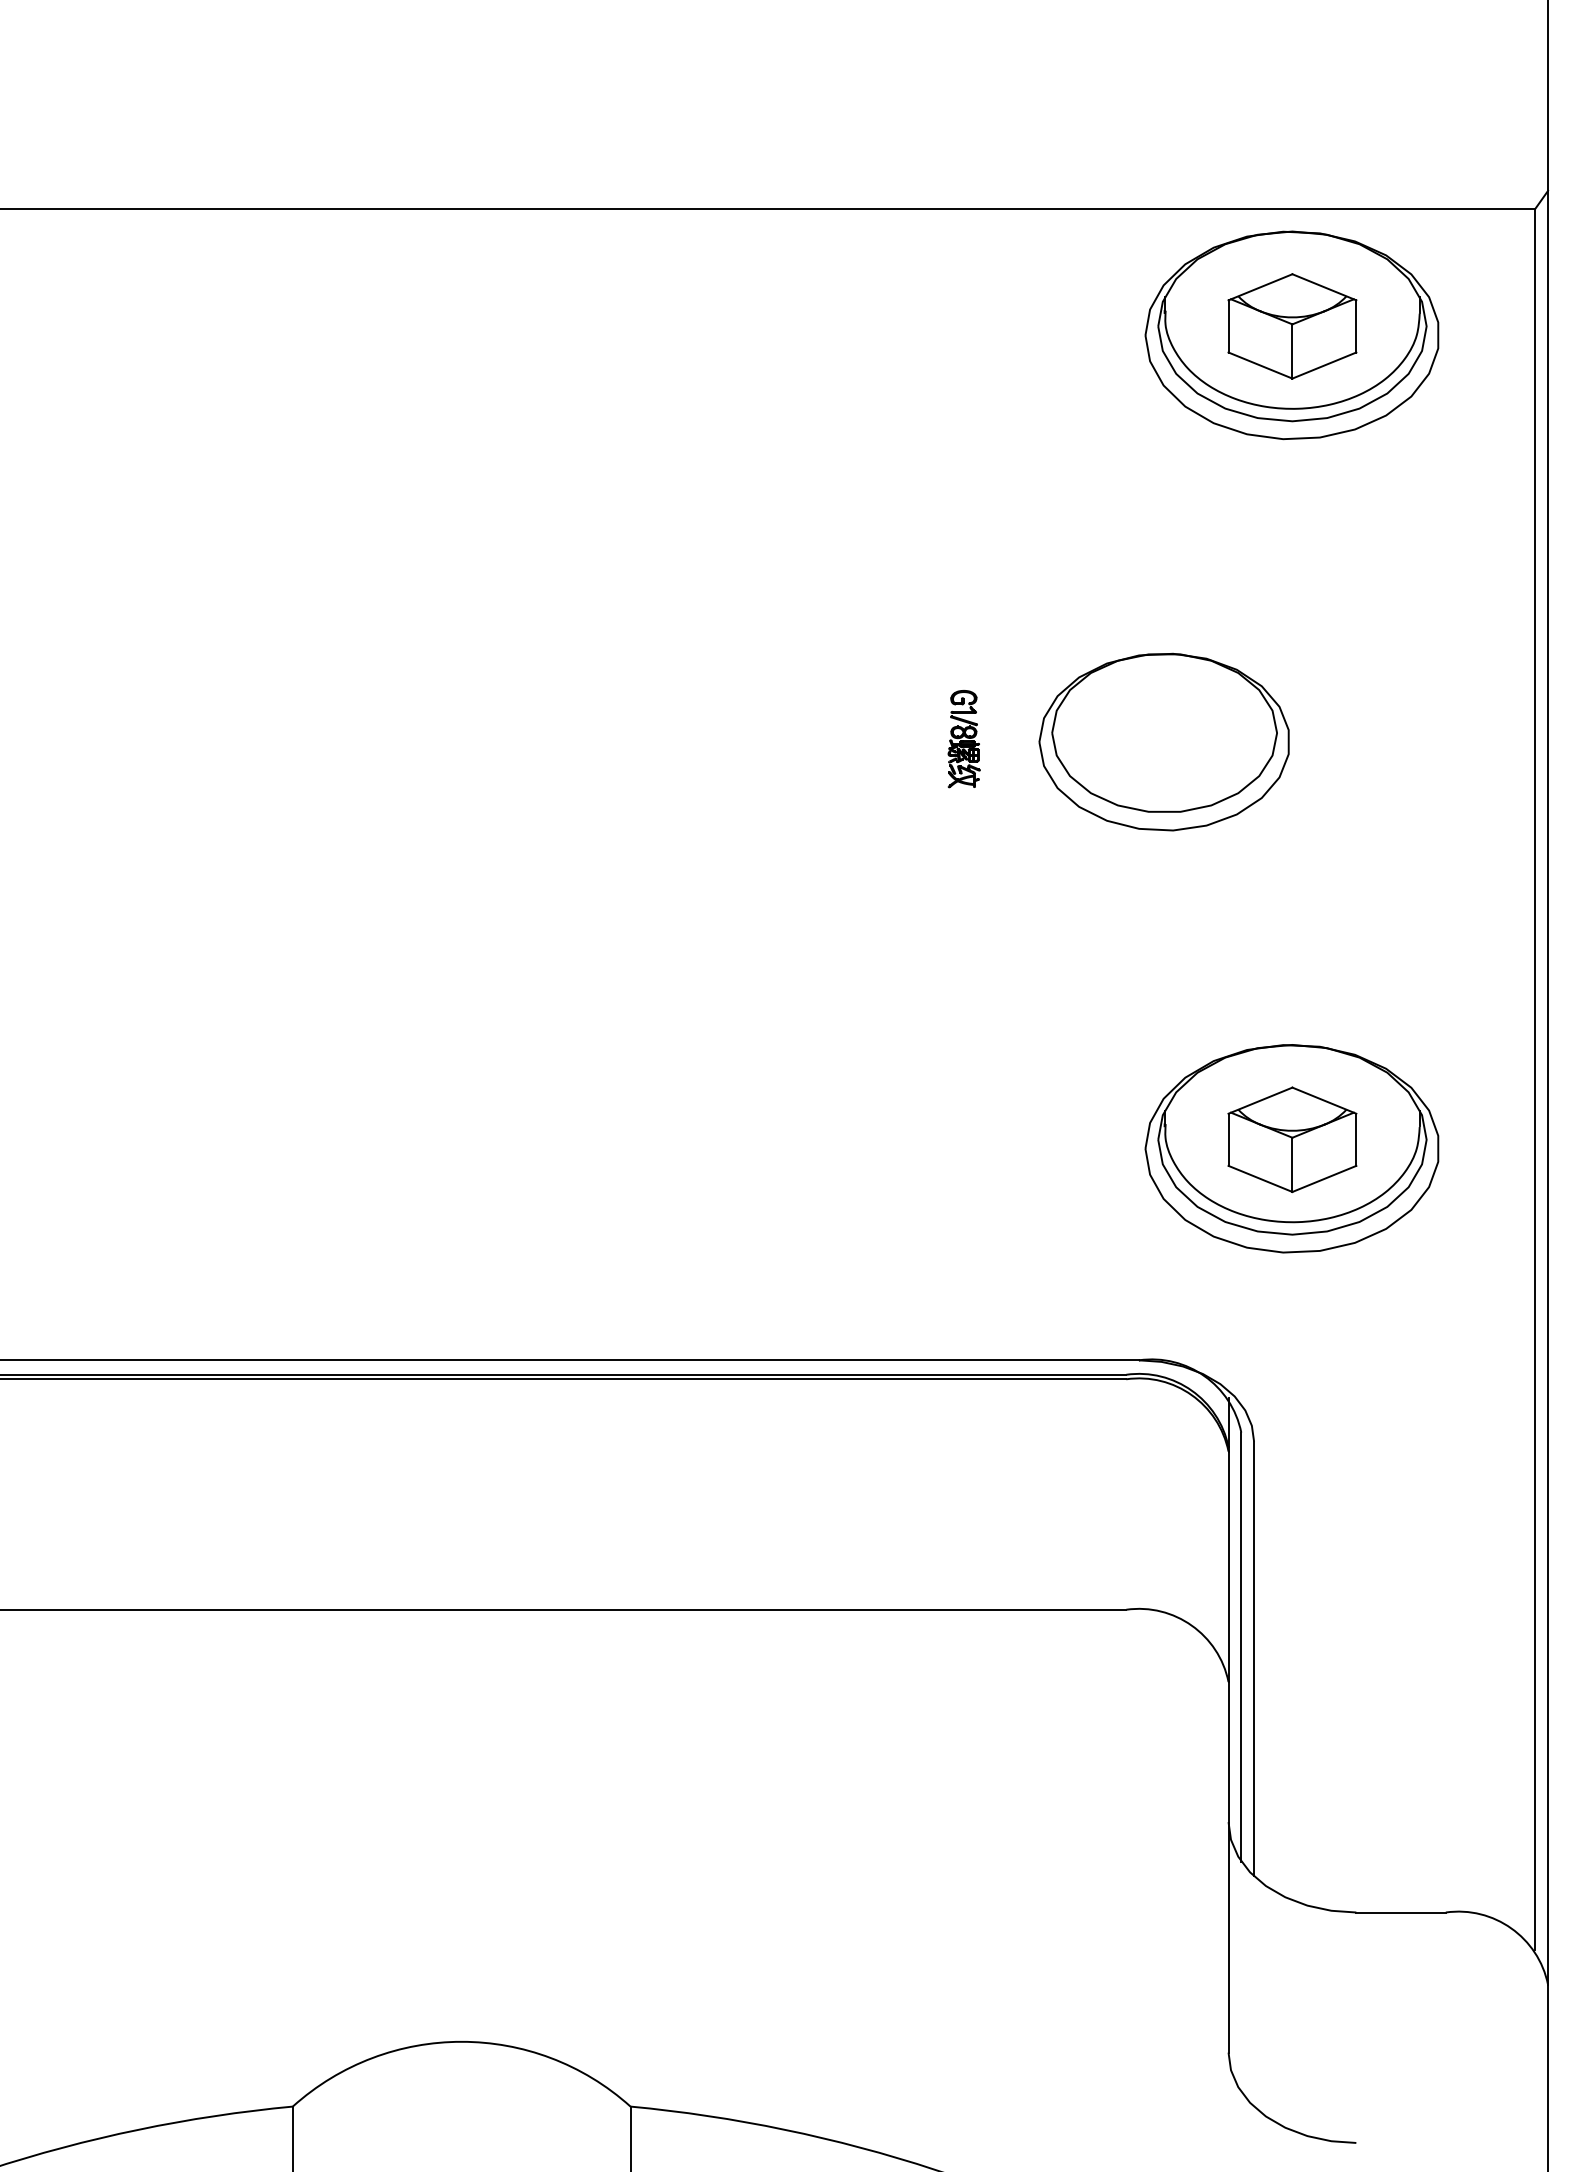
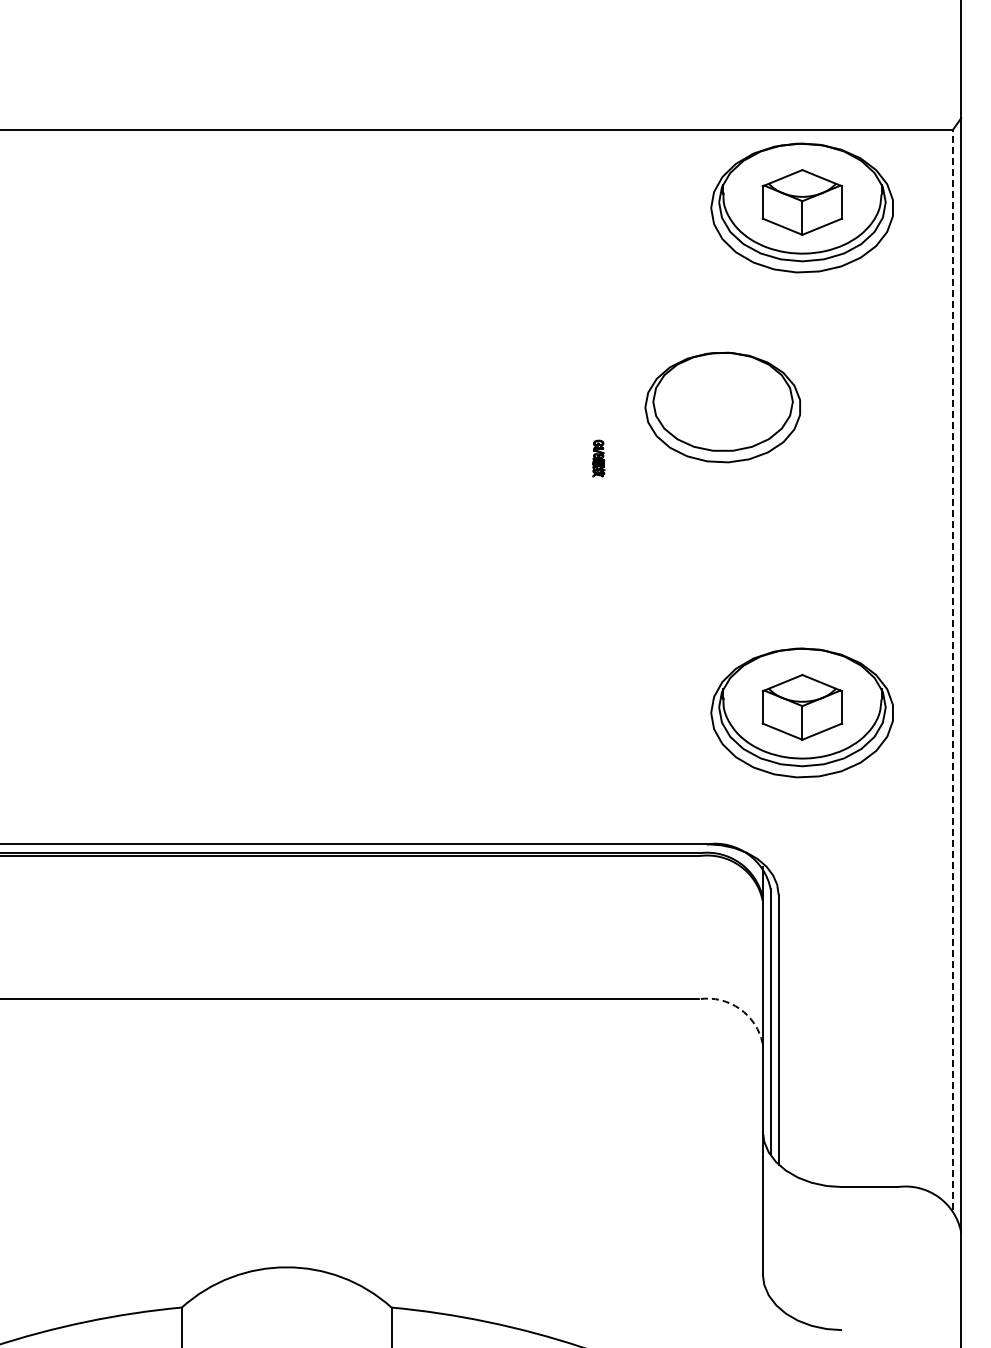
part: (963, 738) -> (598, 458), size x0.6
part: (1163, 742) -> (722, 407), moved
line: (1535, 1078) -> (953, 669), solid -> dashed
arc: (1191, 1624) -> (739, 1008), solid -> dashed

